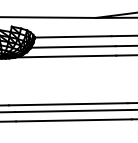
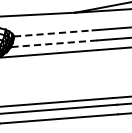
line: (73, 36) -> (53, 33), solid -> dashed
line: (72, 46) -> (53, 43), solid -> dashed

